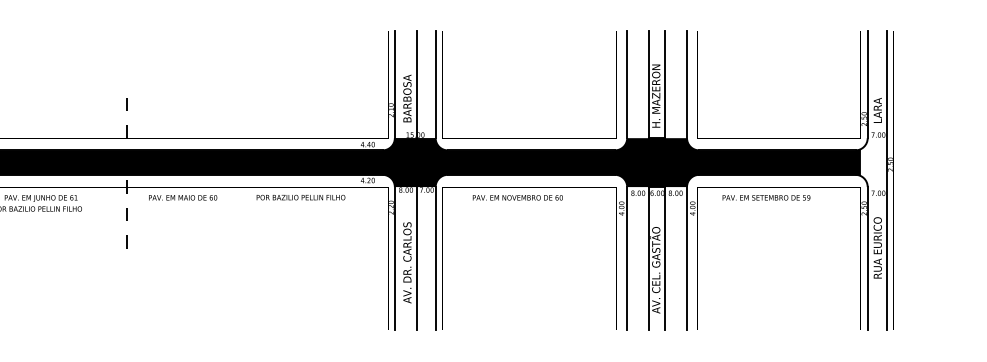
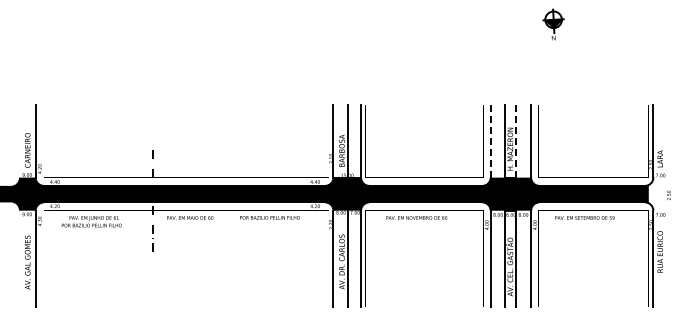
line: (626, 83) -> (490, 140), solid -> dashed
line: (665, 83) -> (516, 140), solid -> dashed
line: (887, 180) -> (666, 206), removed

